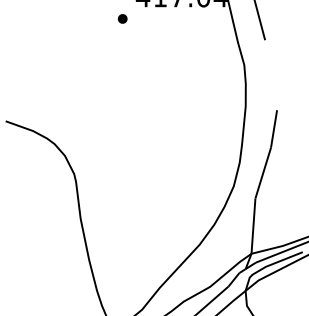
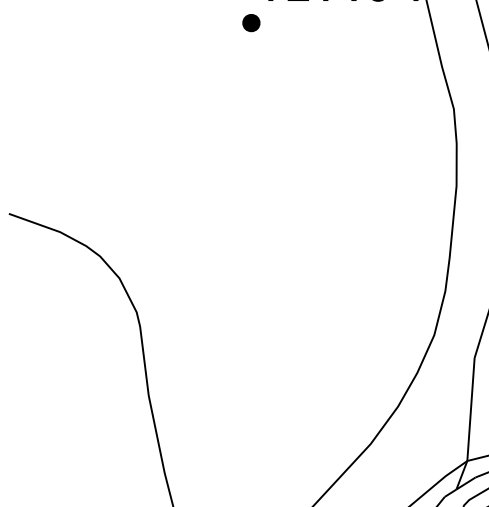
part: (122, 18) -> (250, 22), moved

